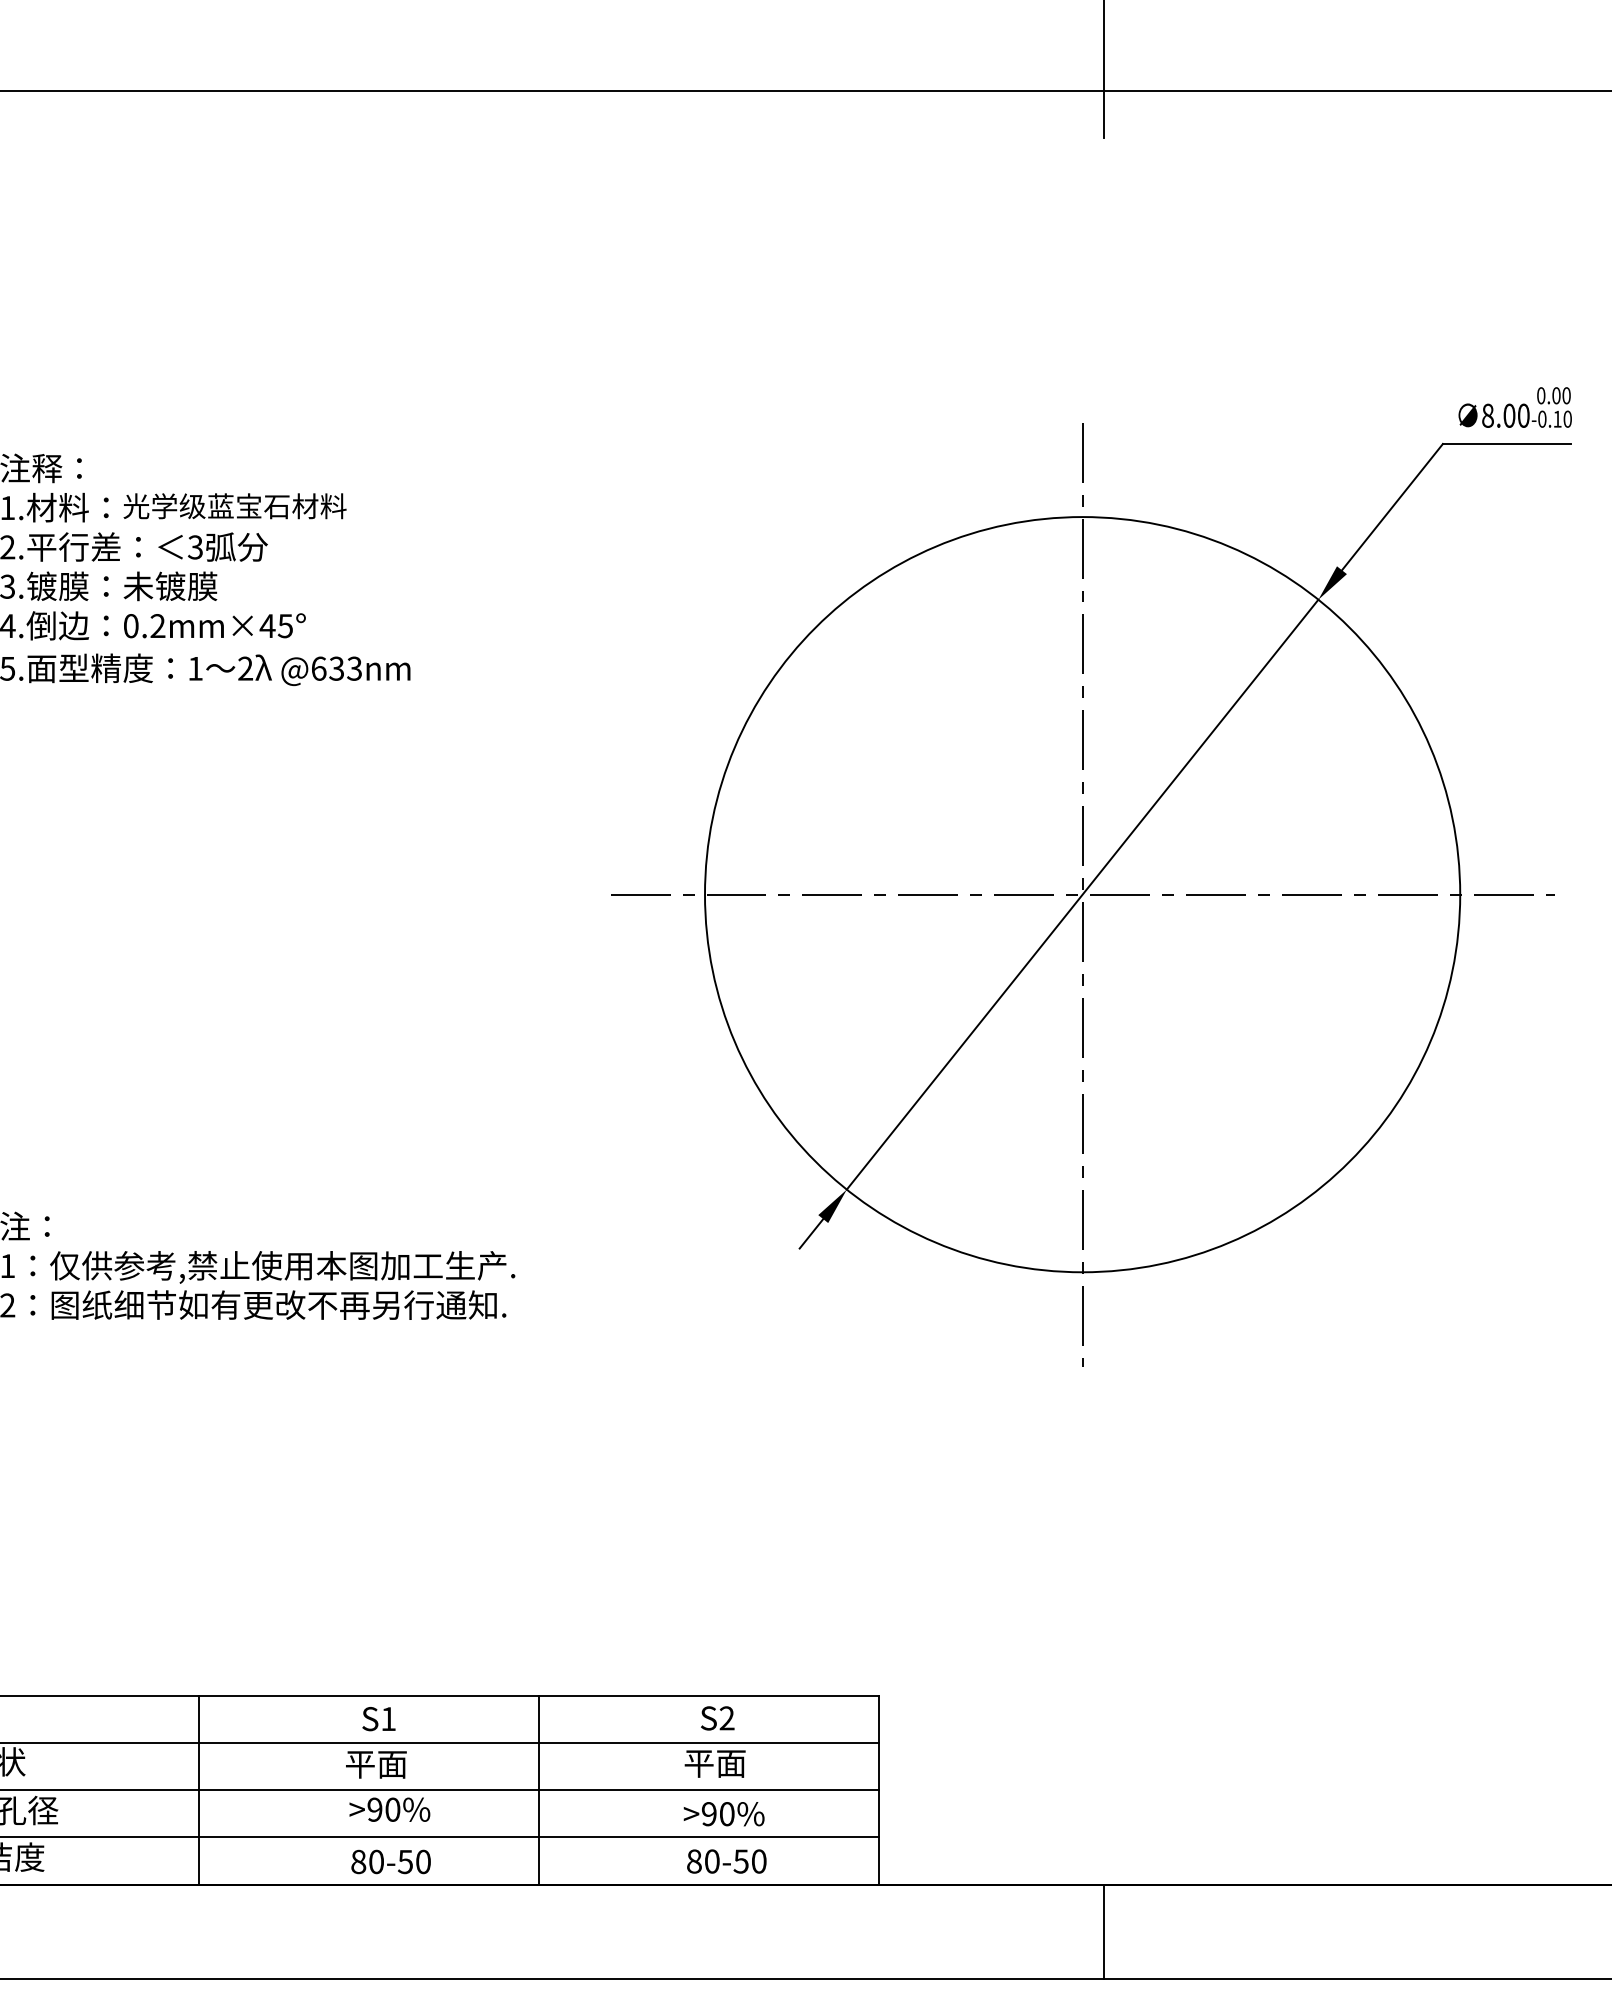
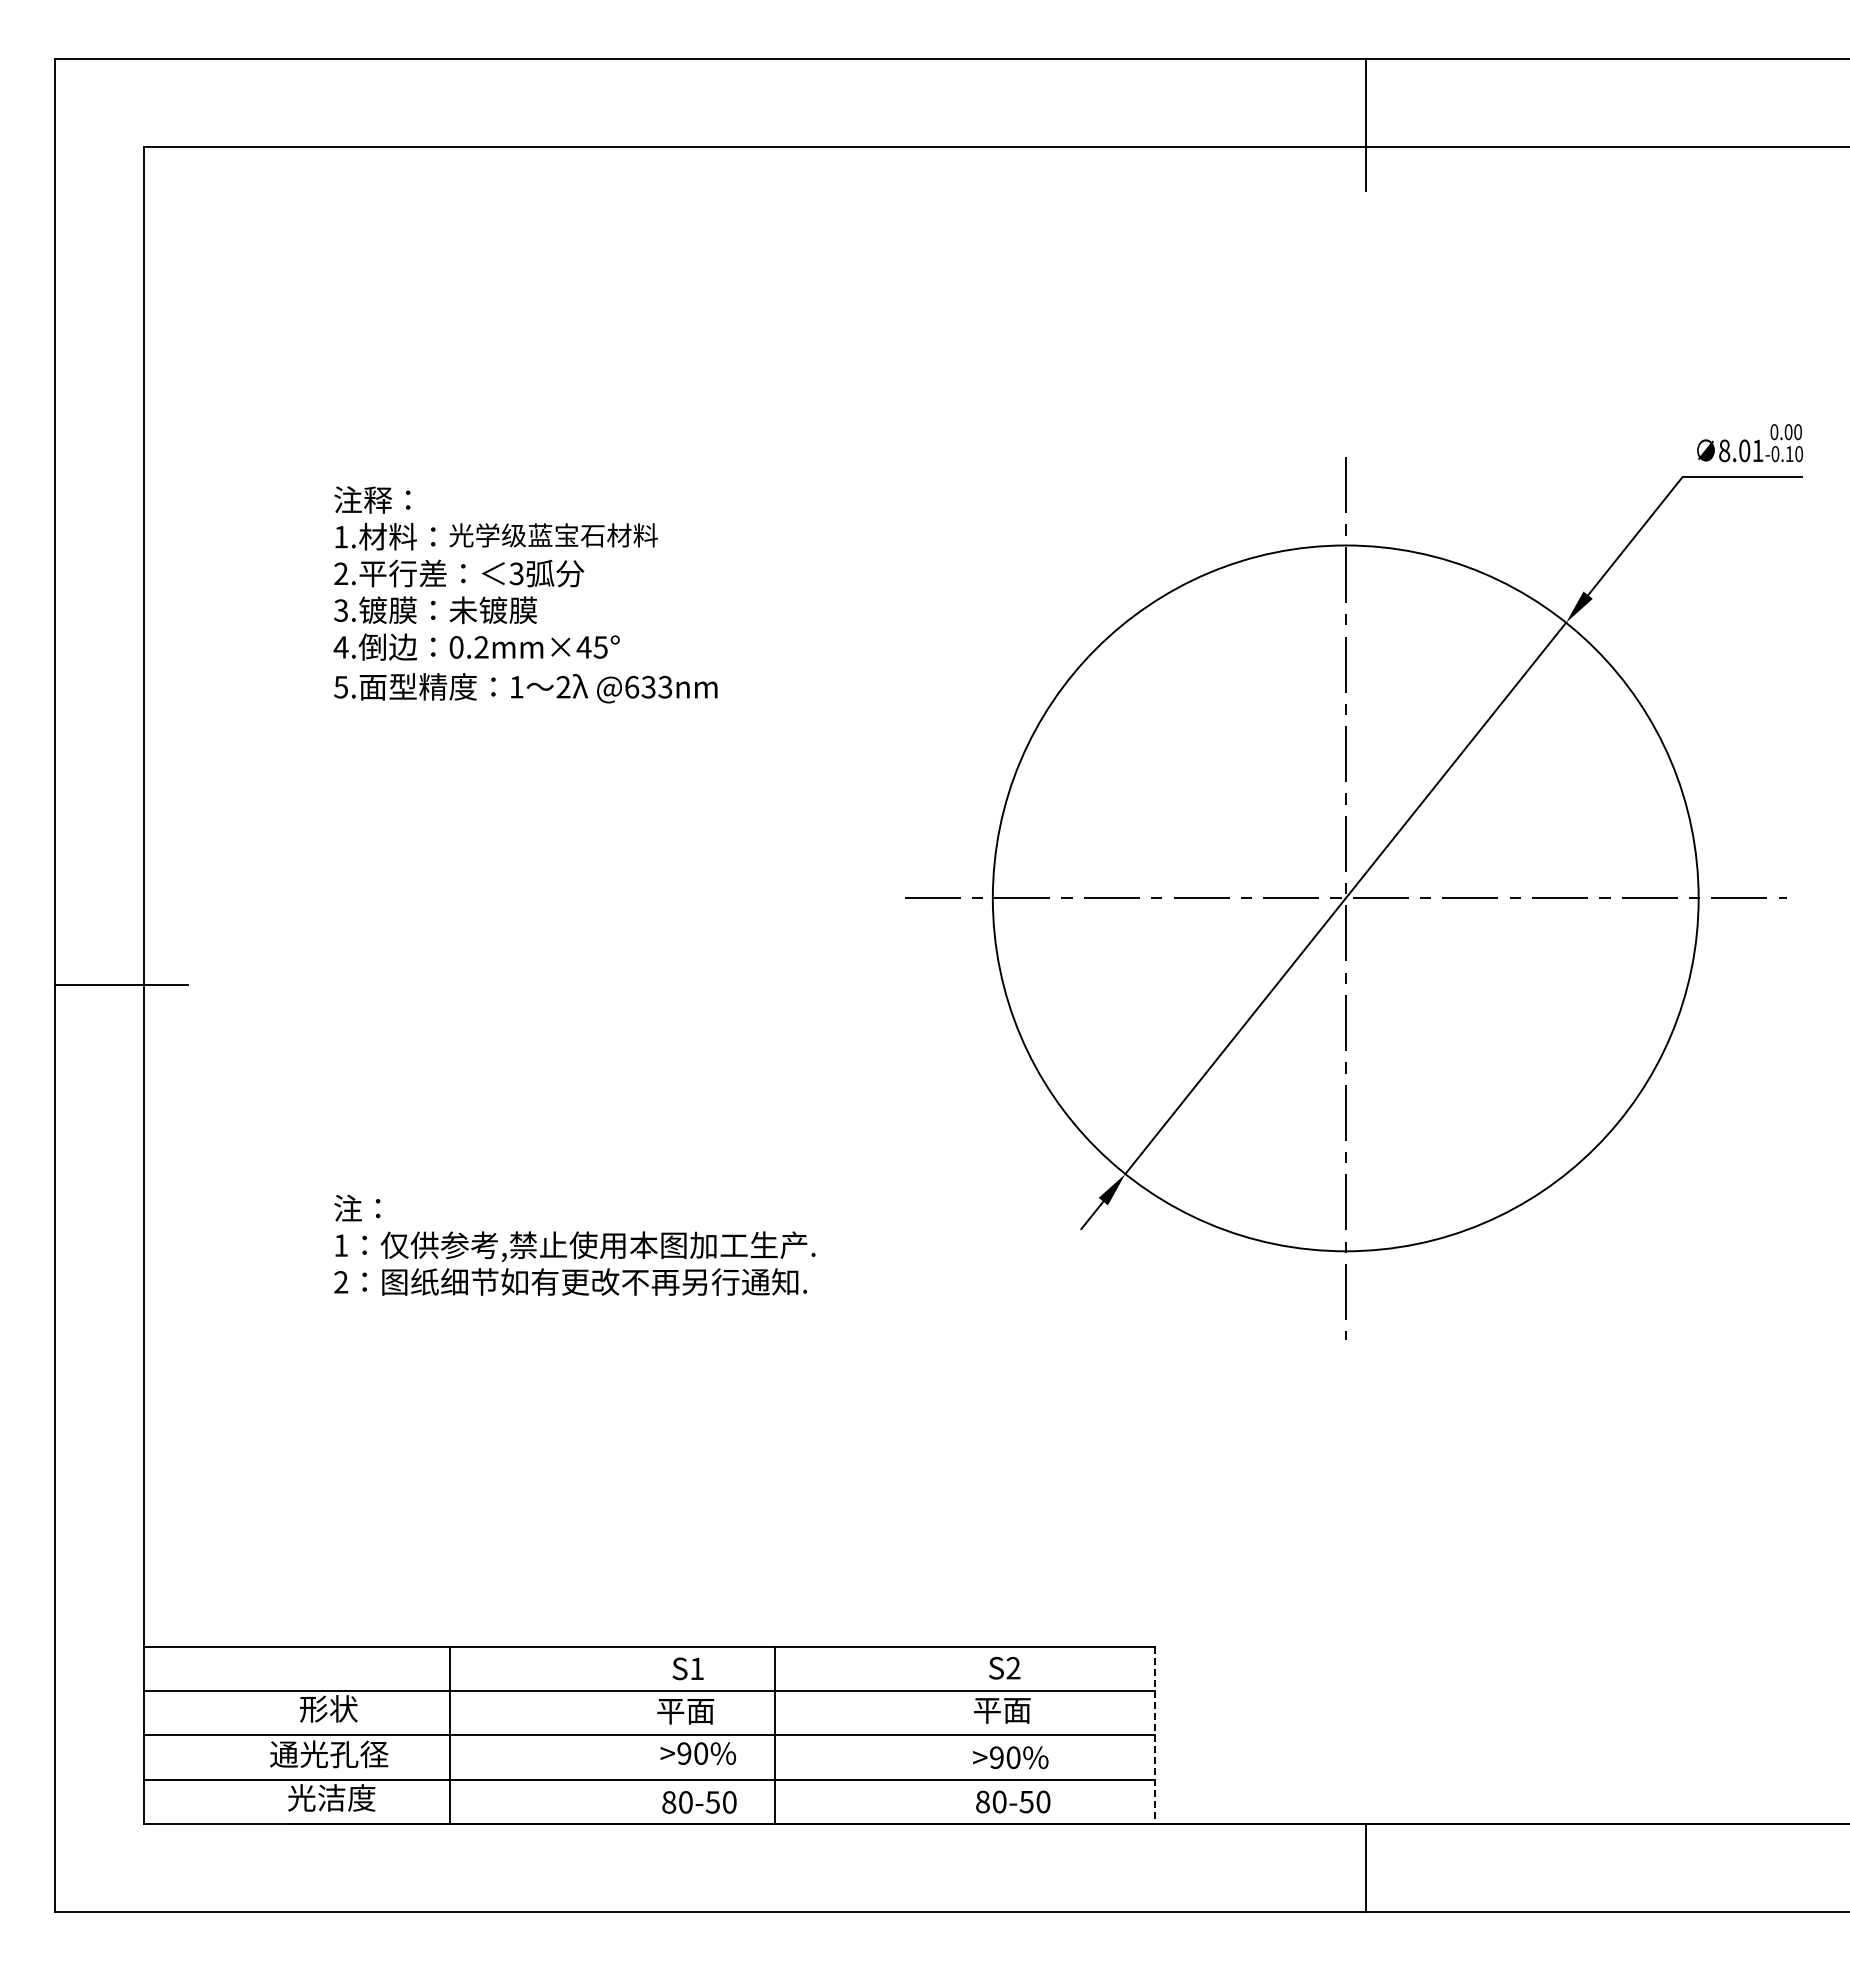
text: (1523, 415) -> (1757, 450), 8.00 -> 8.01
line: (198, 1790) -> (449, 1735), moved
line: (538, 1790) -> (774, 1735), moved
line: (879, 1790) -> (1155, 1735), solid -> dashed

